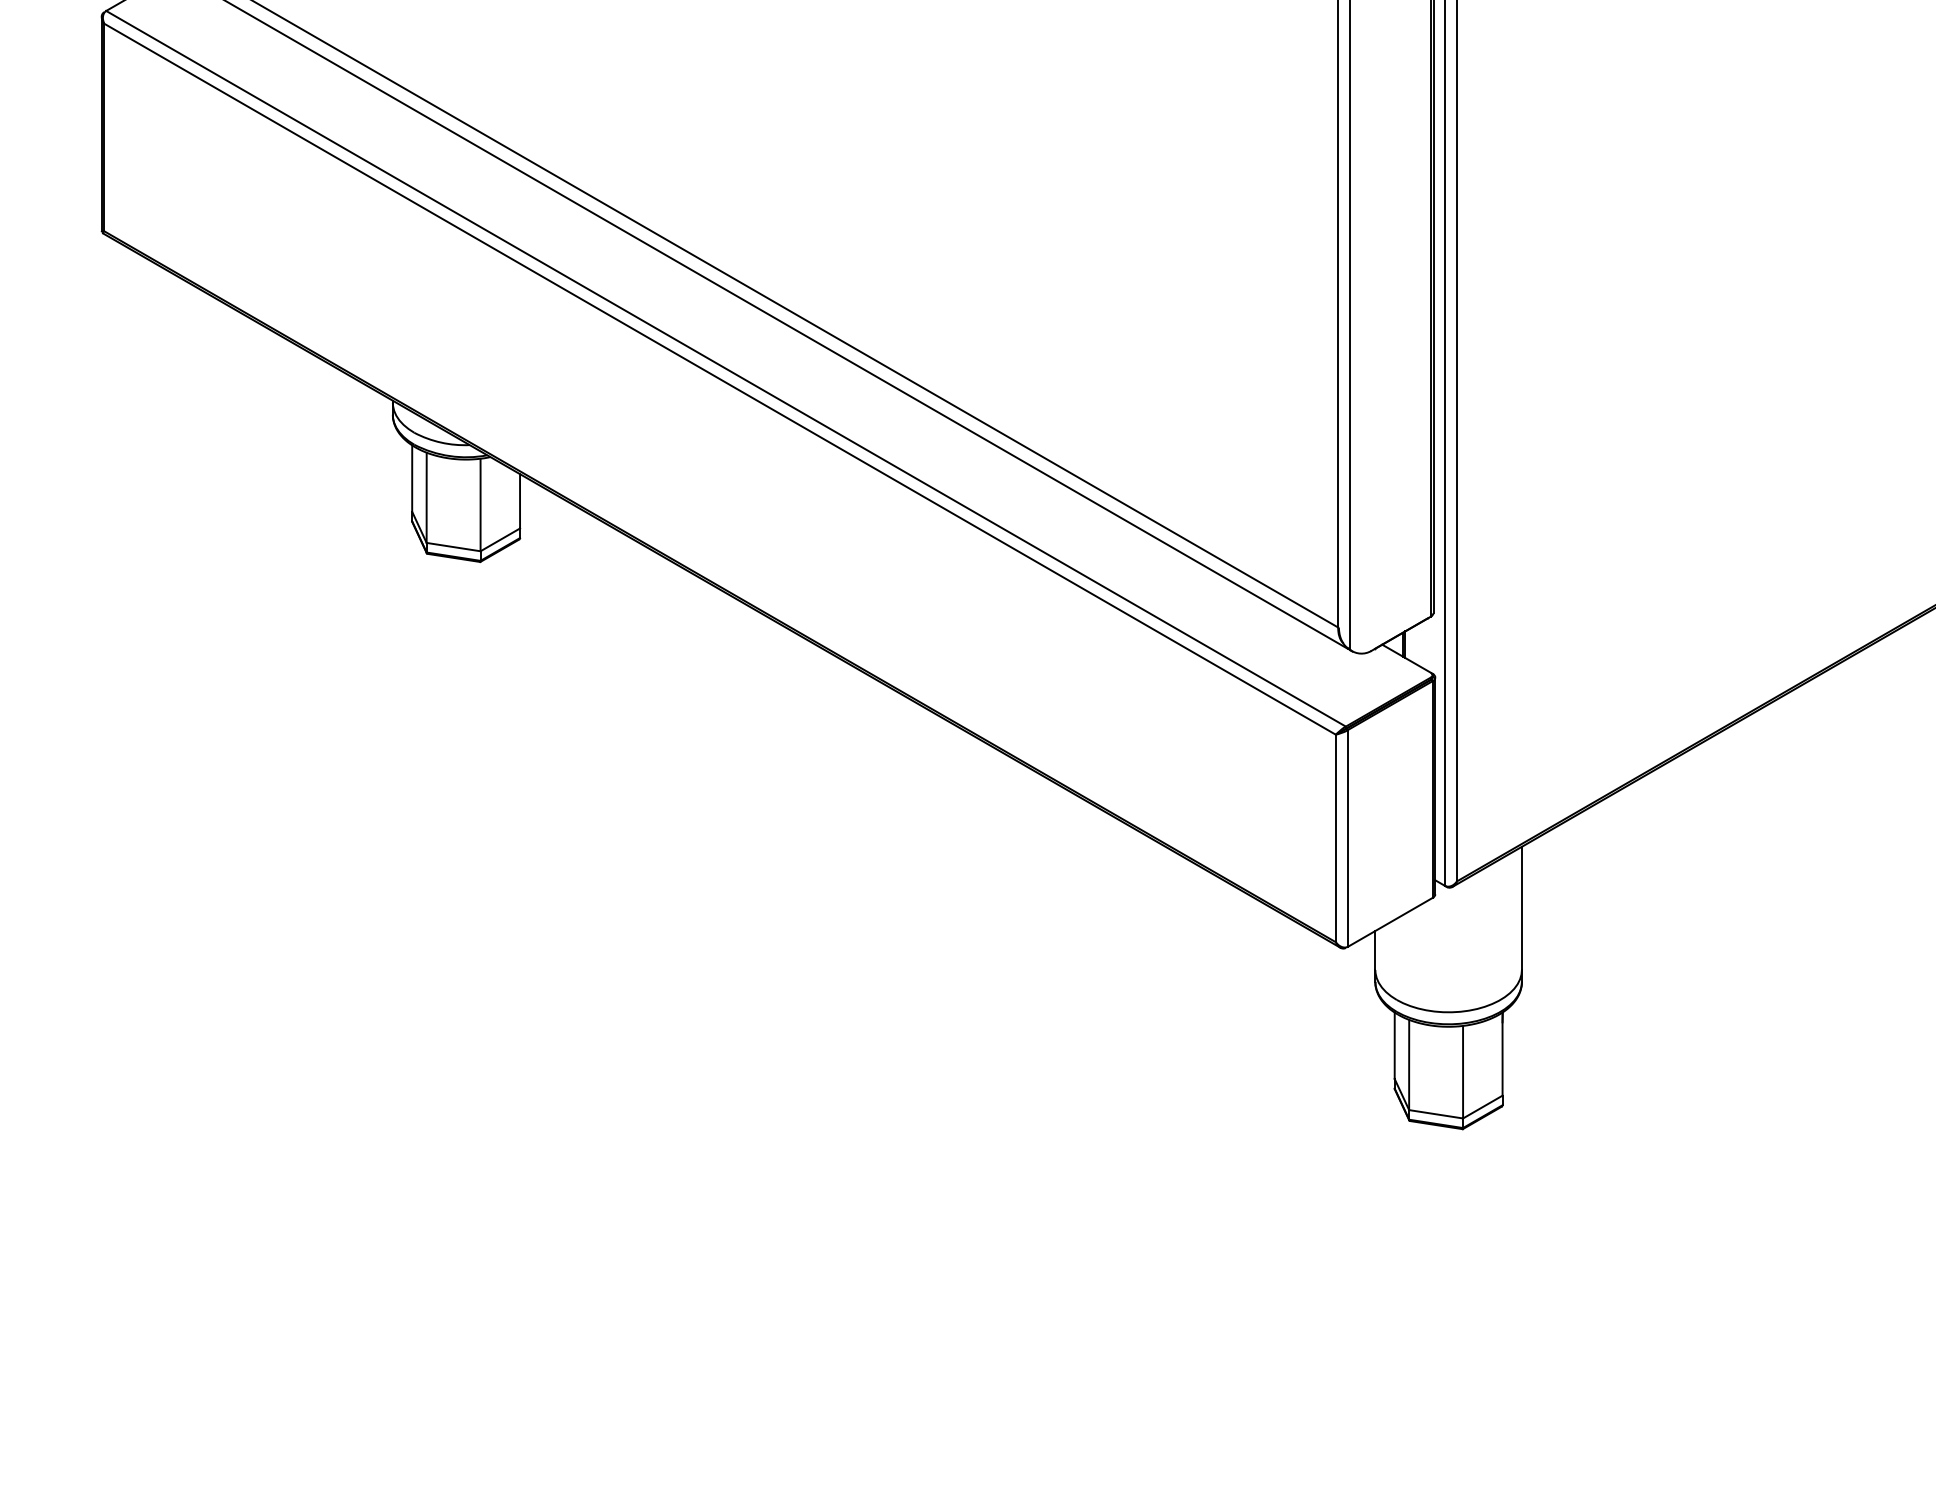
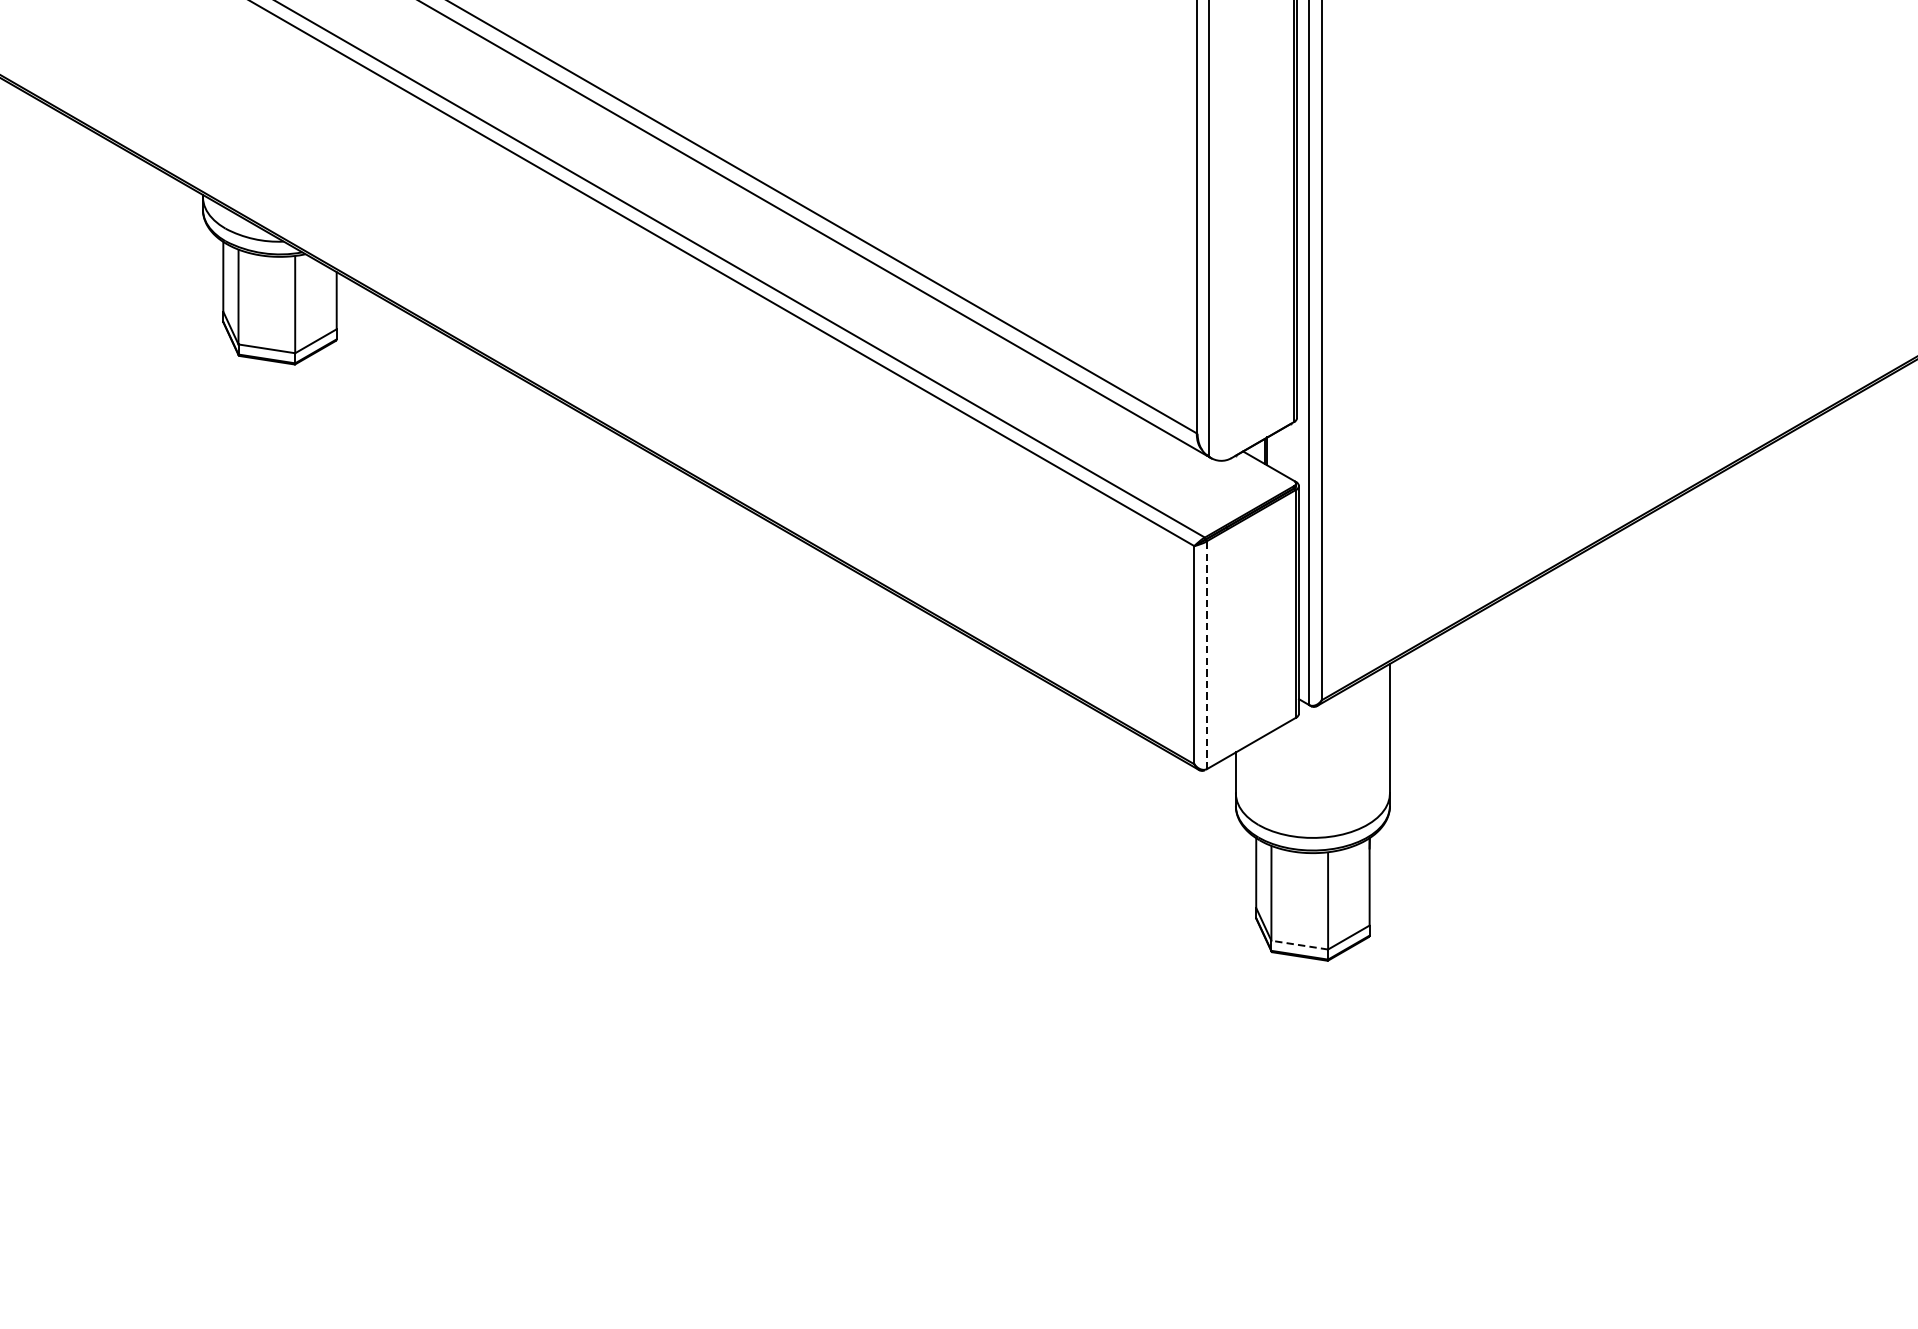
line: (1347, 837) -> (1206, 654), solid -> dashed
line: (1435, 1114) -> (1299, 945), solid -> dashed

